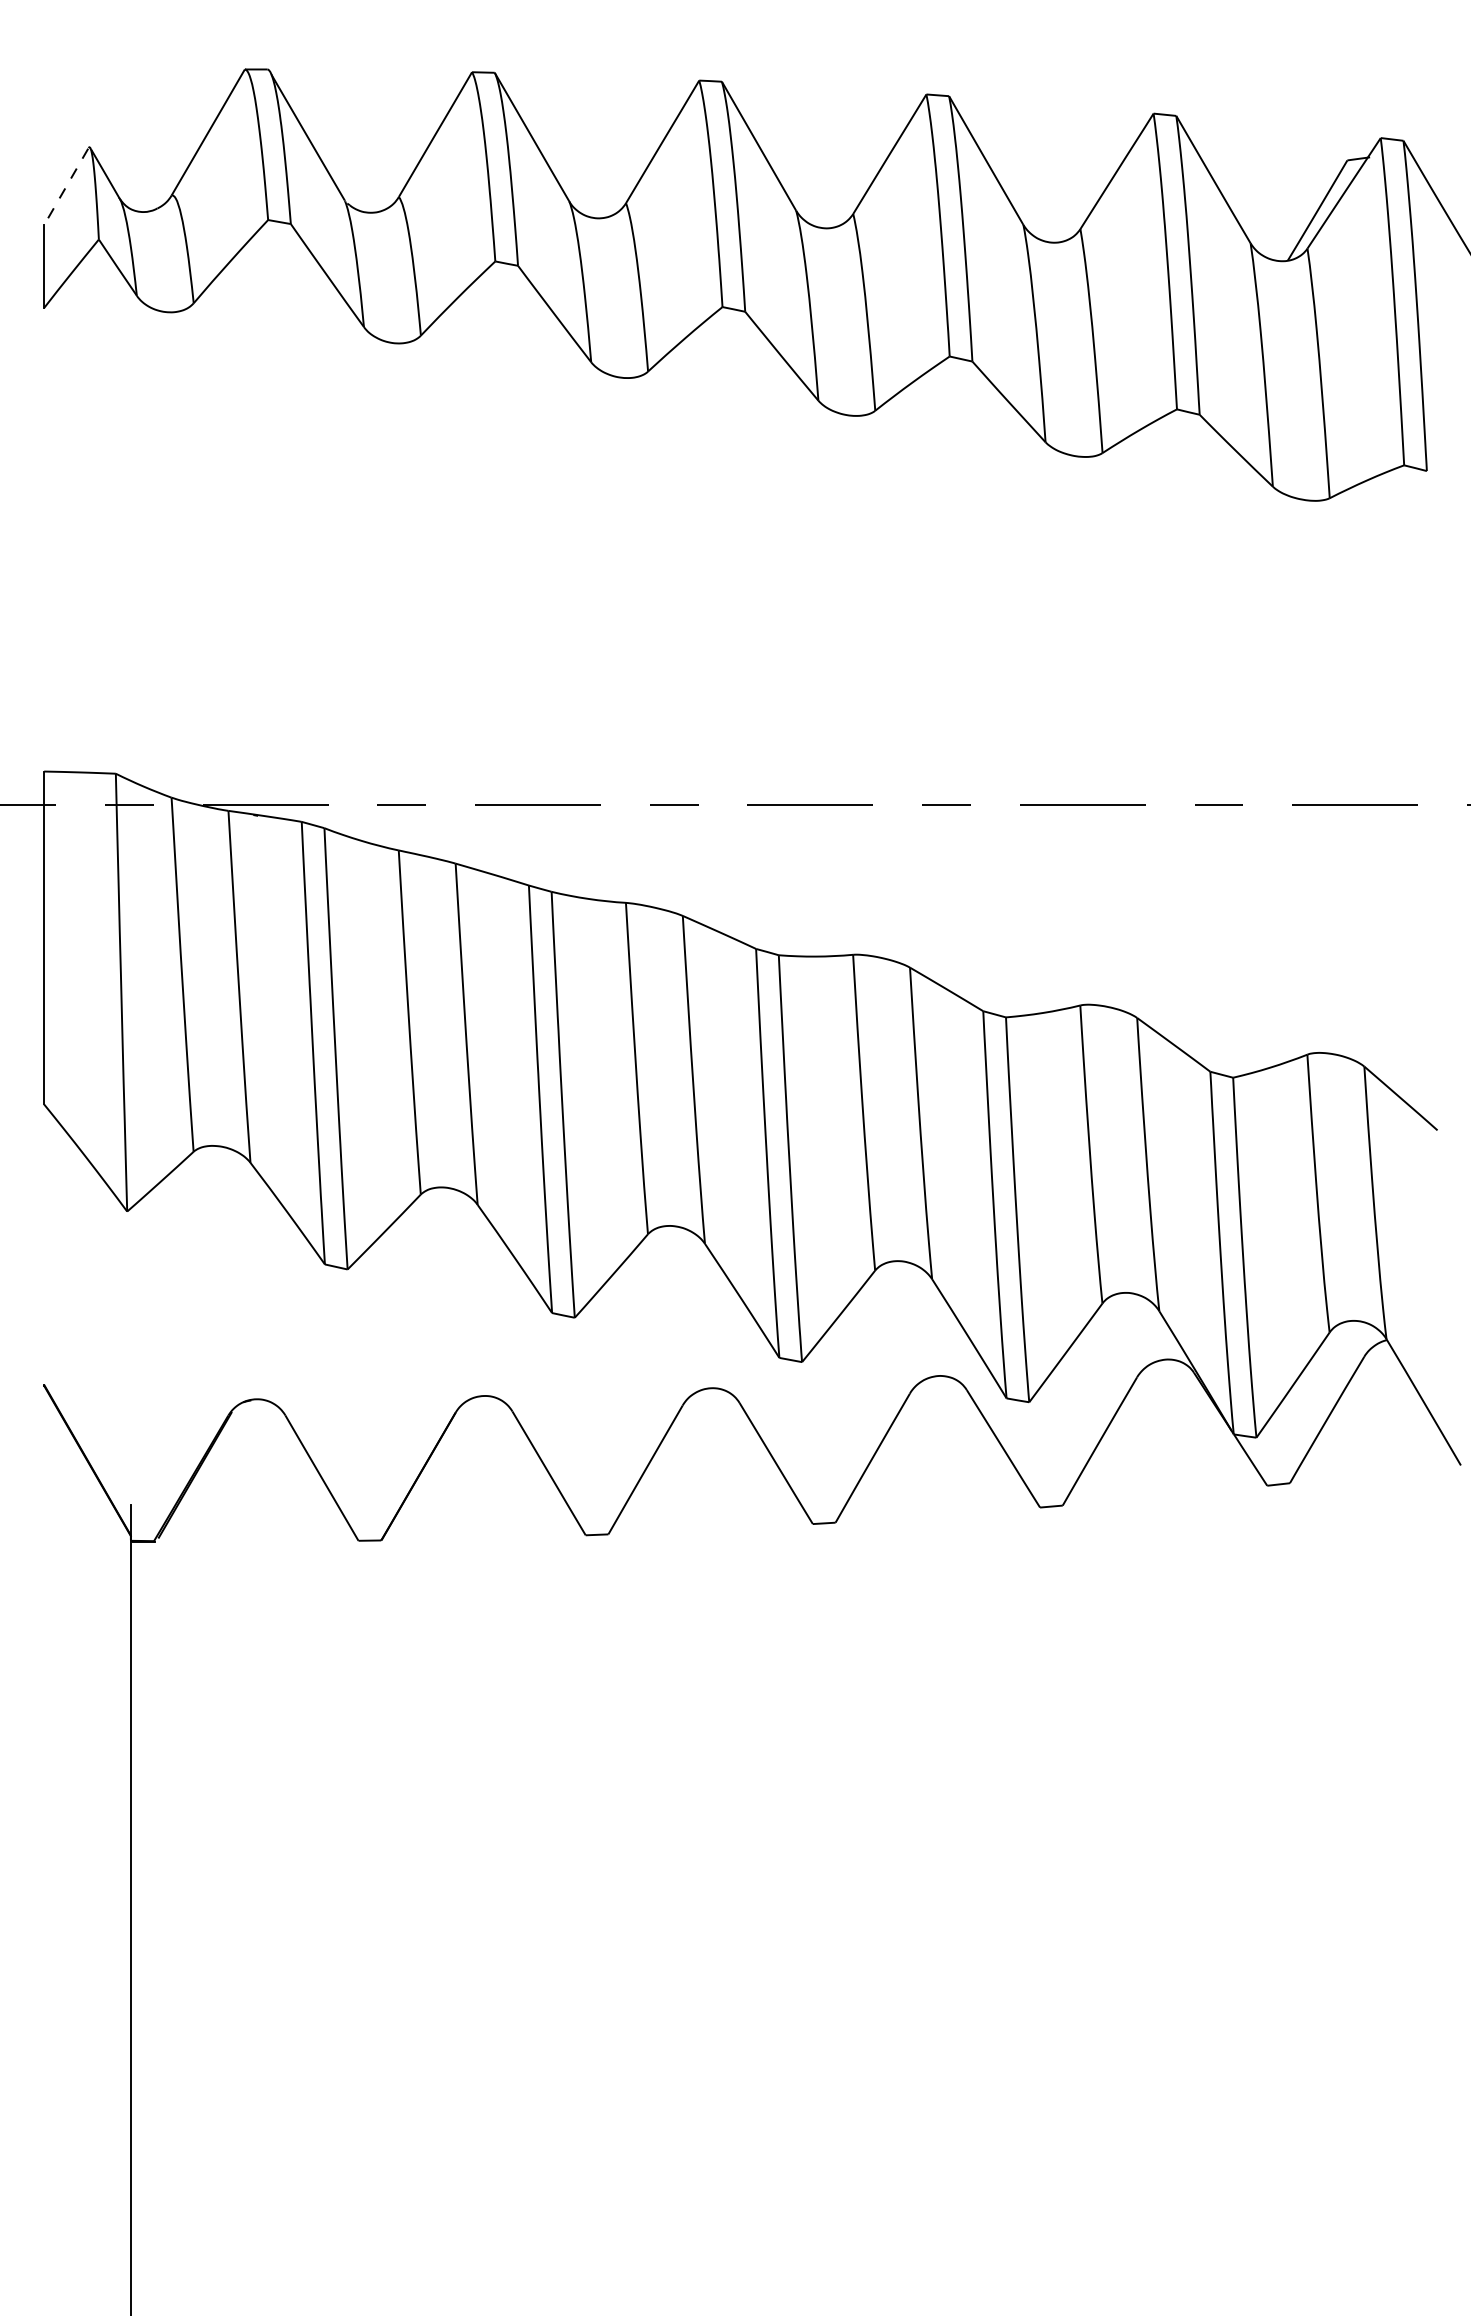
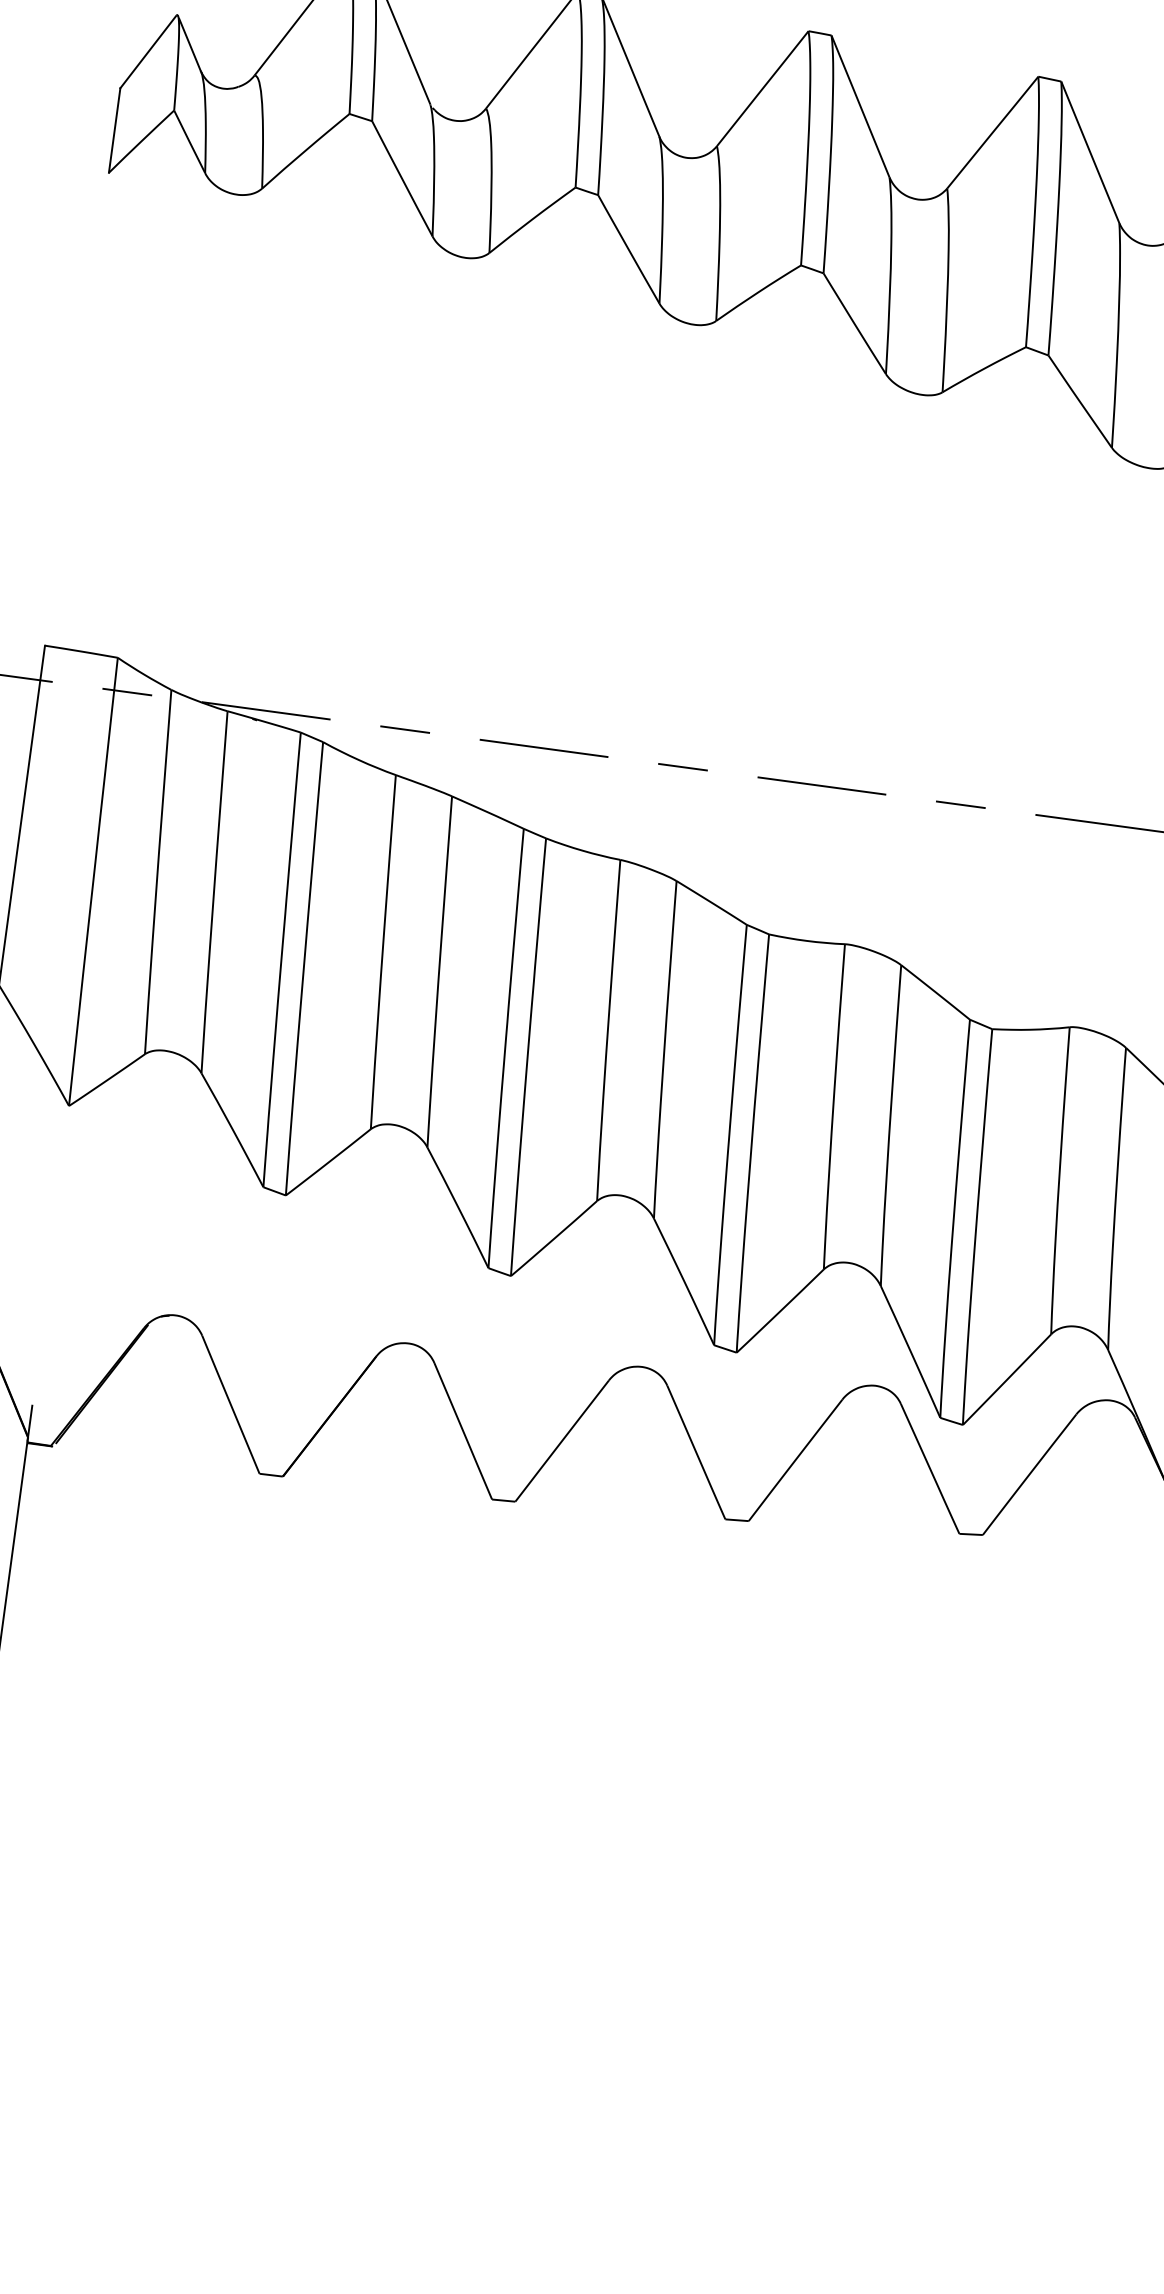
line: (65, 187) -> (147, 52), dashed -> solid

